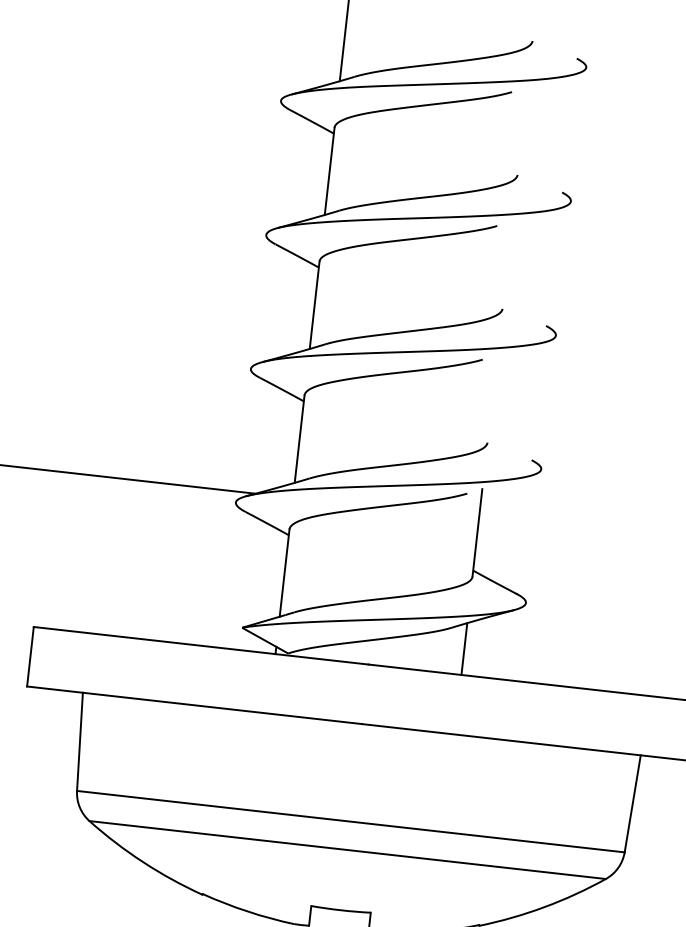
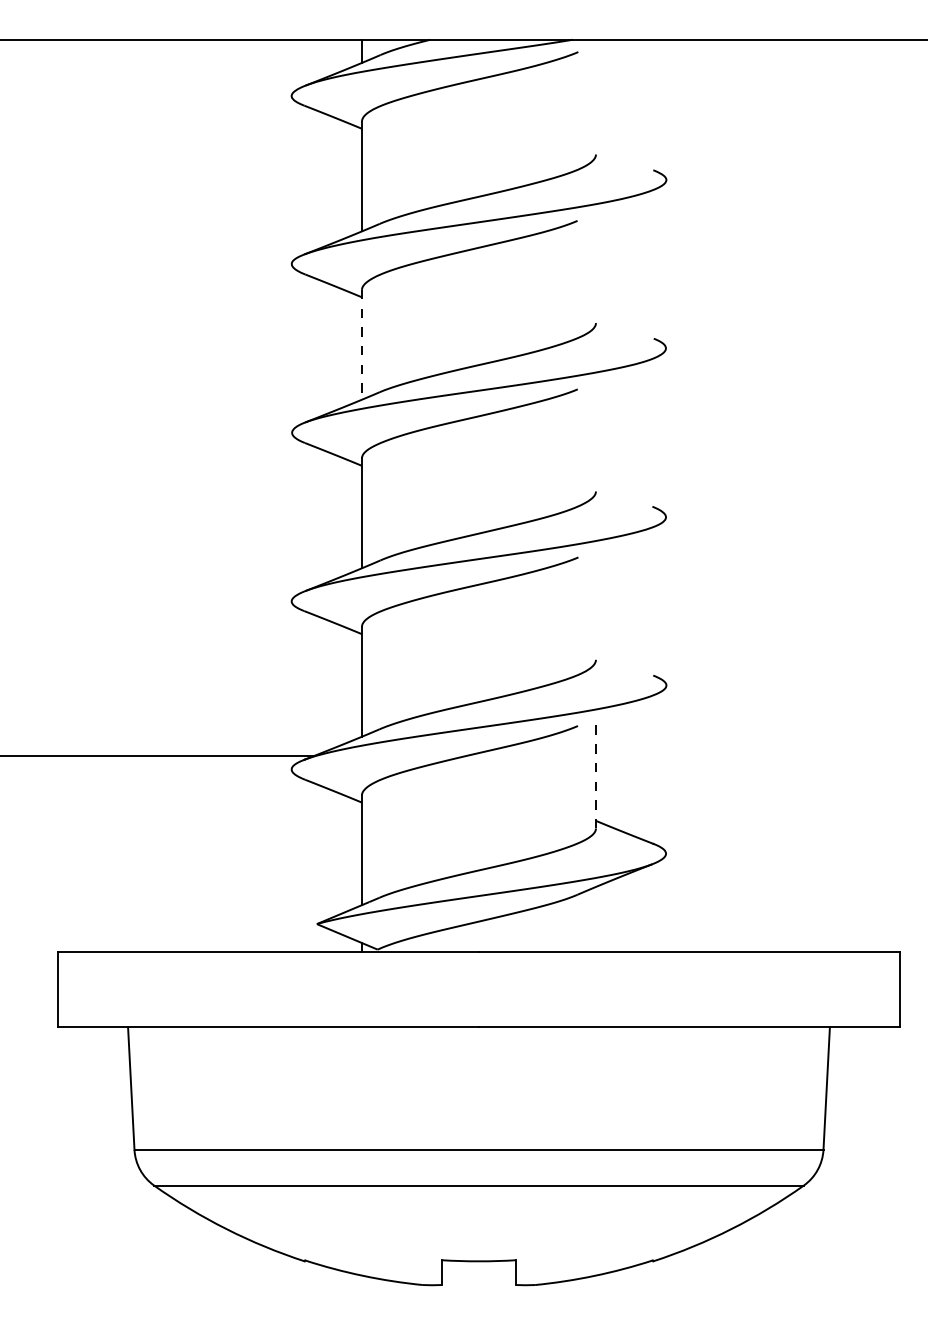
line: (330, 171) -> (362, 344), solid -> dashed
line: (477, 532) -> (595, 772), solid -> dashed
line: (464, 648) -> (595, 919), removed

